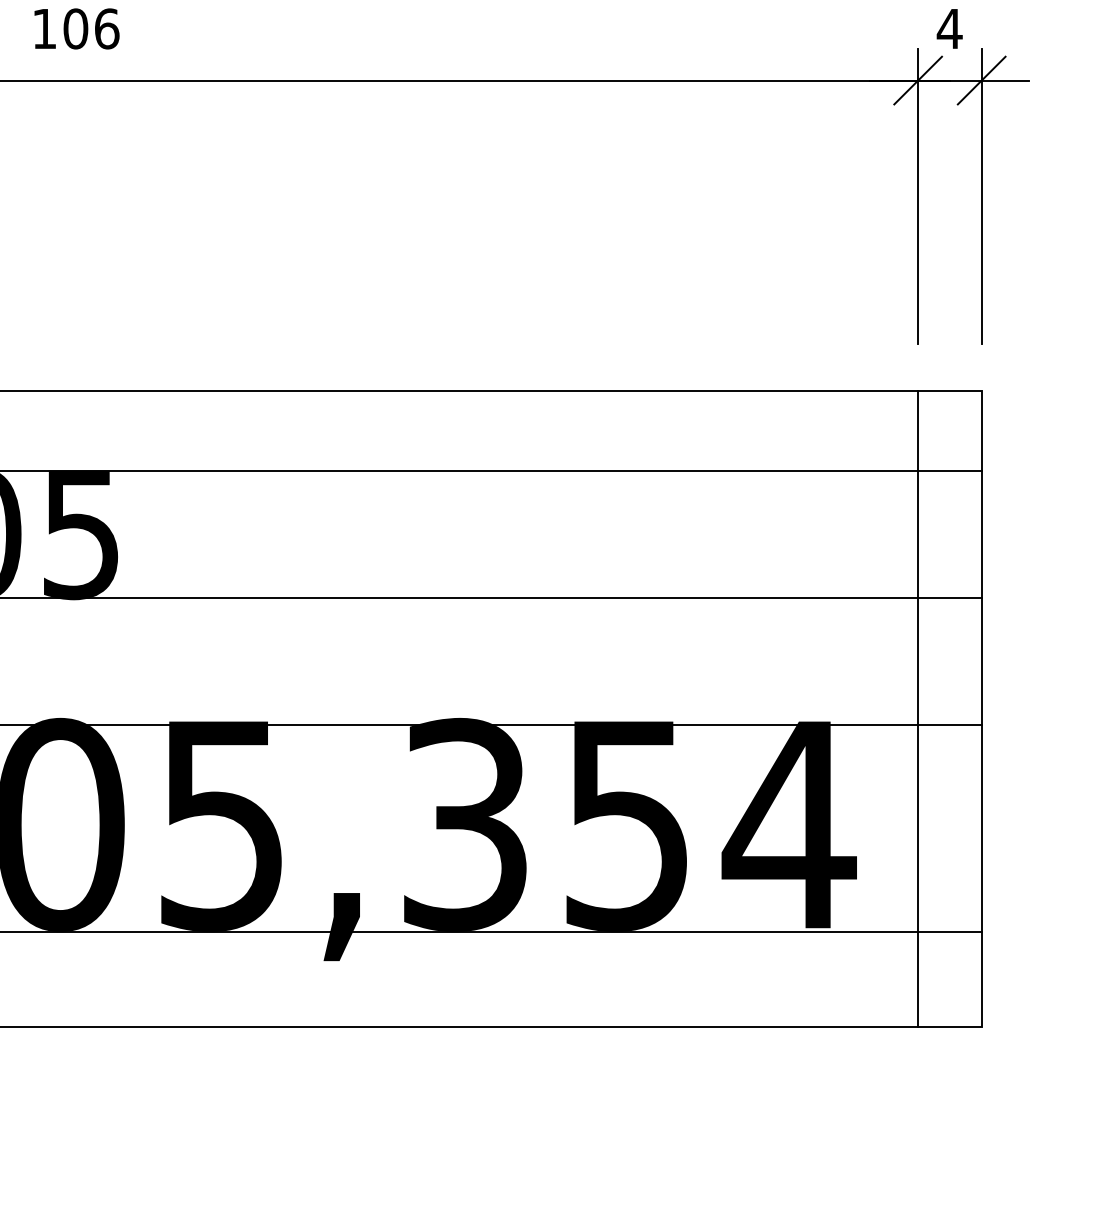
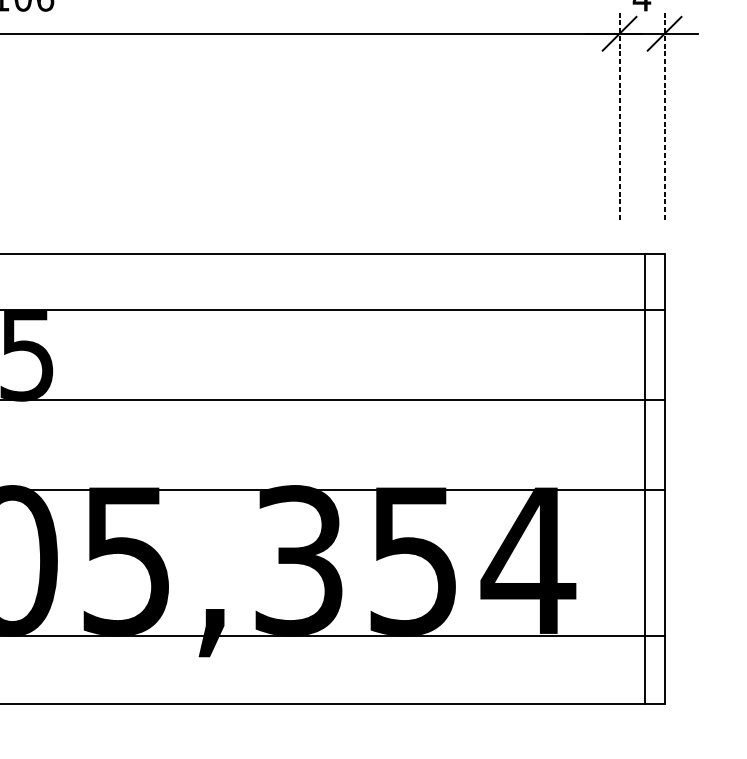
line: (918, 195) -> (619, 115), solid -> dashed
line: (981, 195) -> (664, 115), solid -> dashed
line: (918, 708) -> (645, 478), moved

